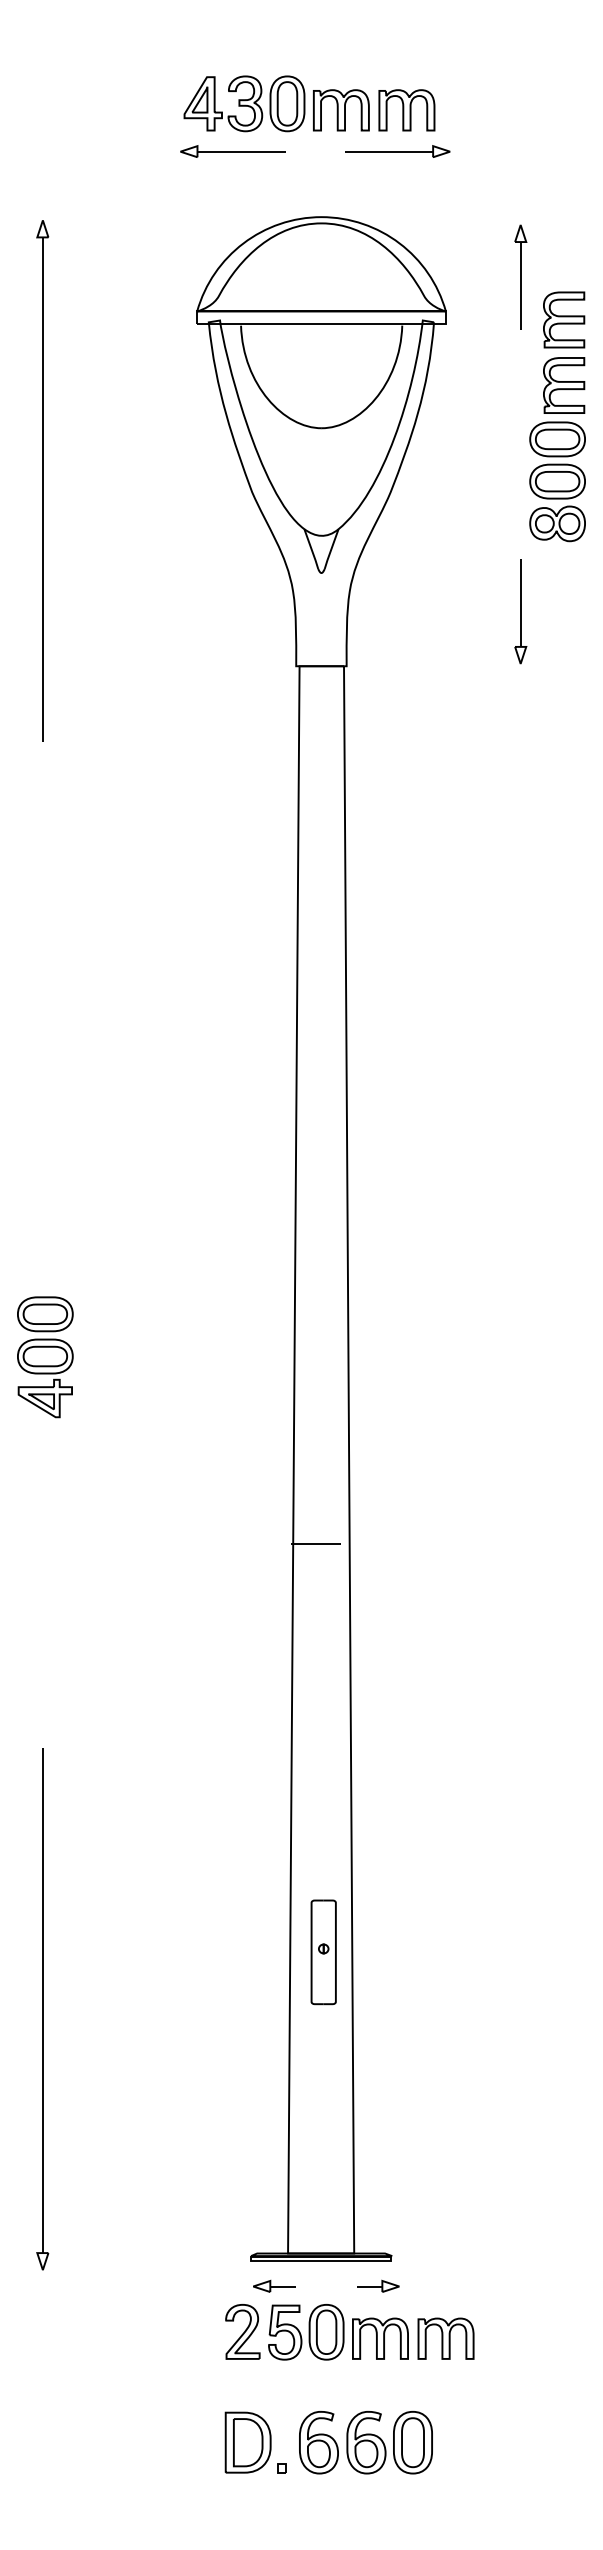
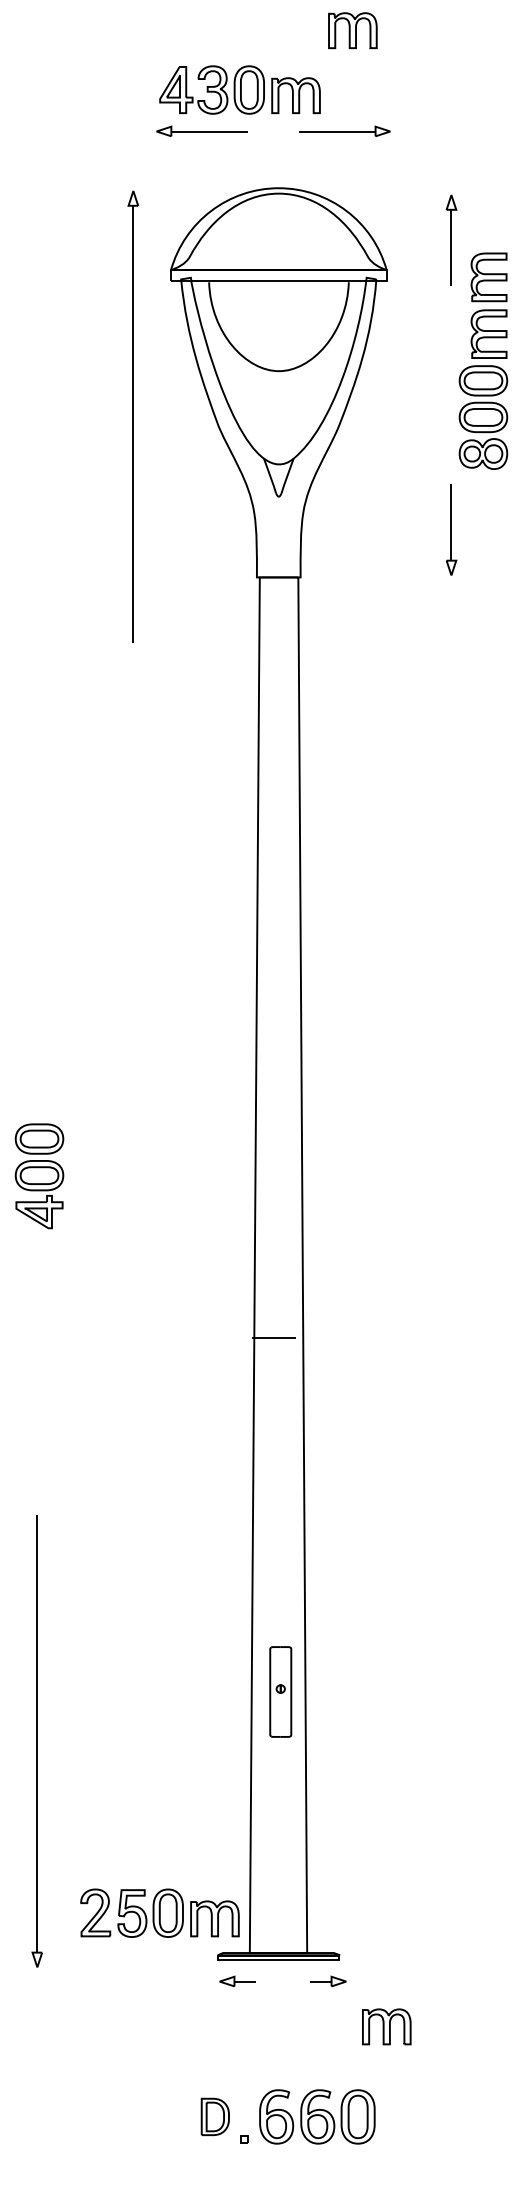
part: (406, 110) -> (352, 30), moved
part: (41, 480) -> (132, 416), moved
part: (316, 2331) -> (159, 1912), moved
part: (248, 2442) -> (215, 2116), size x0.7

